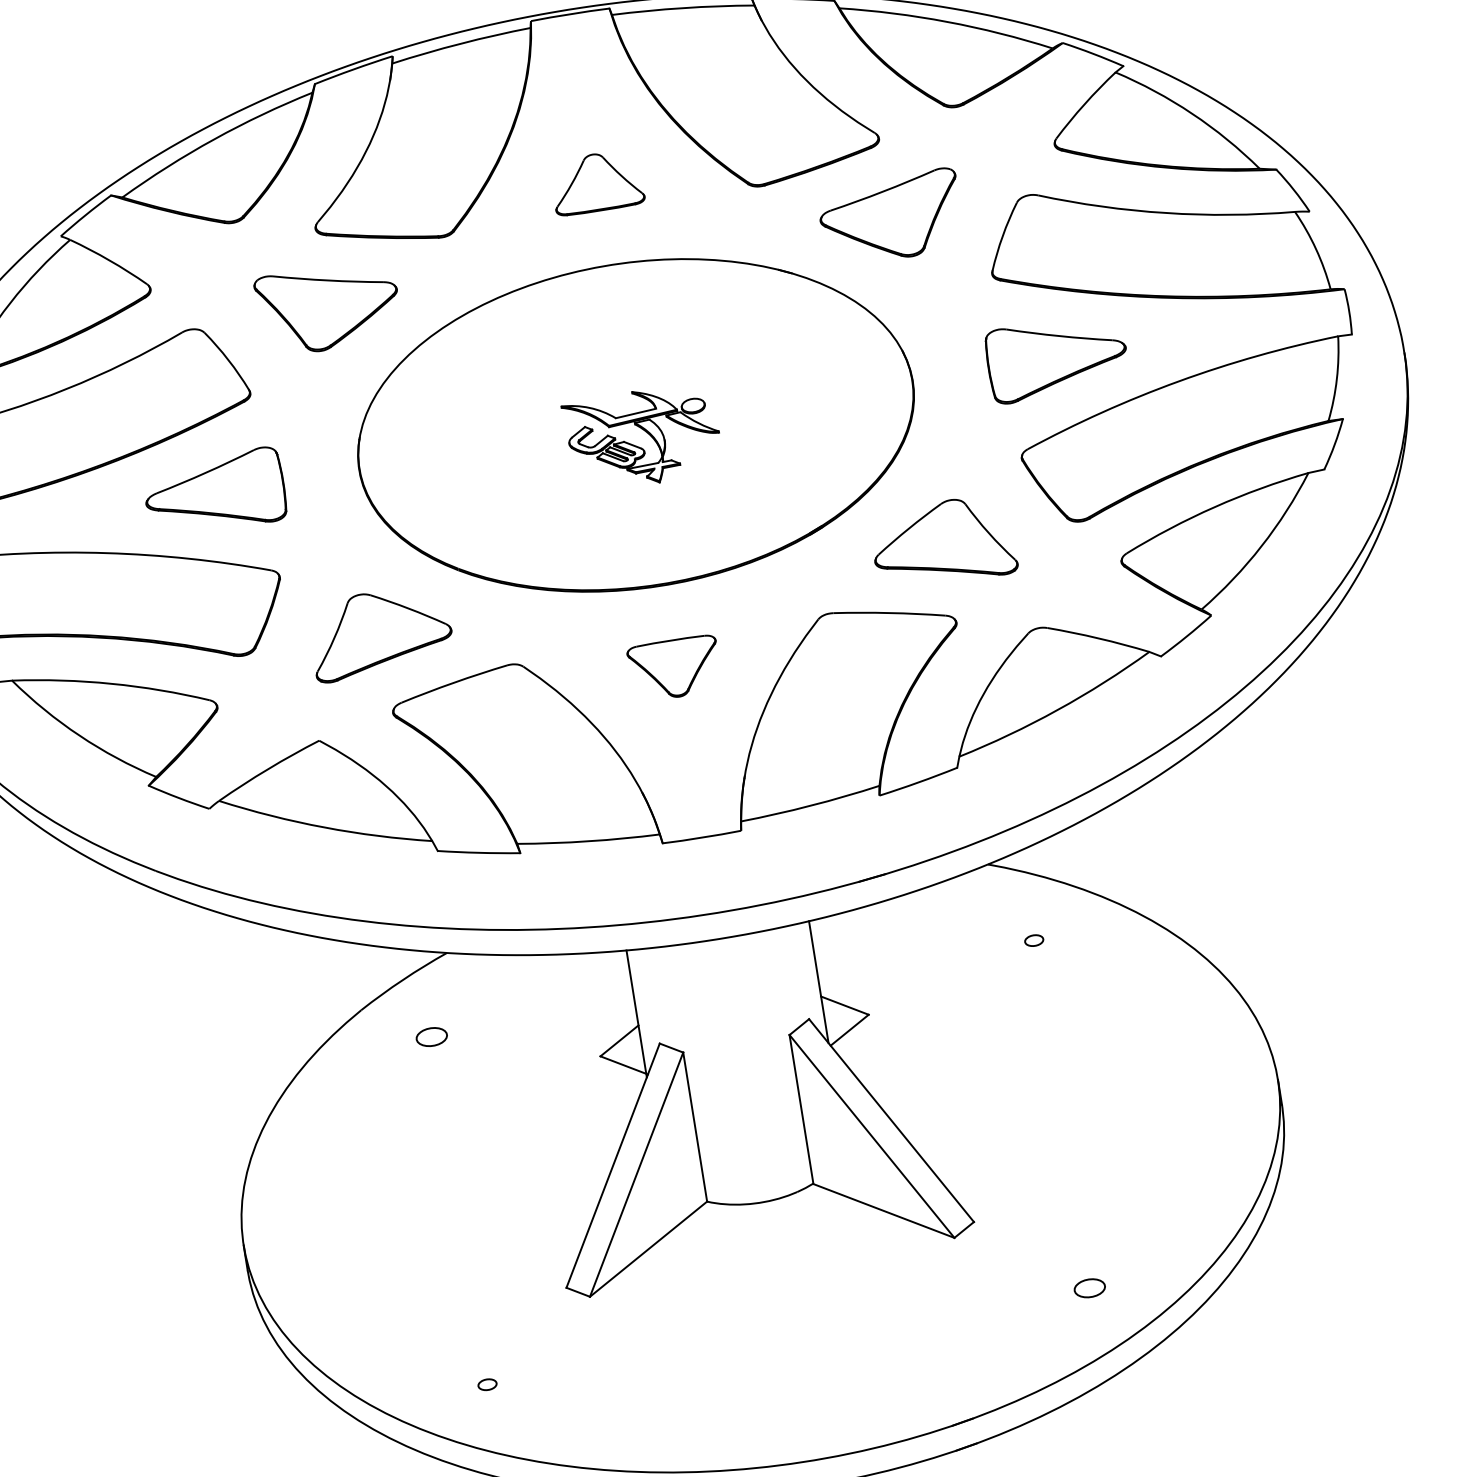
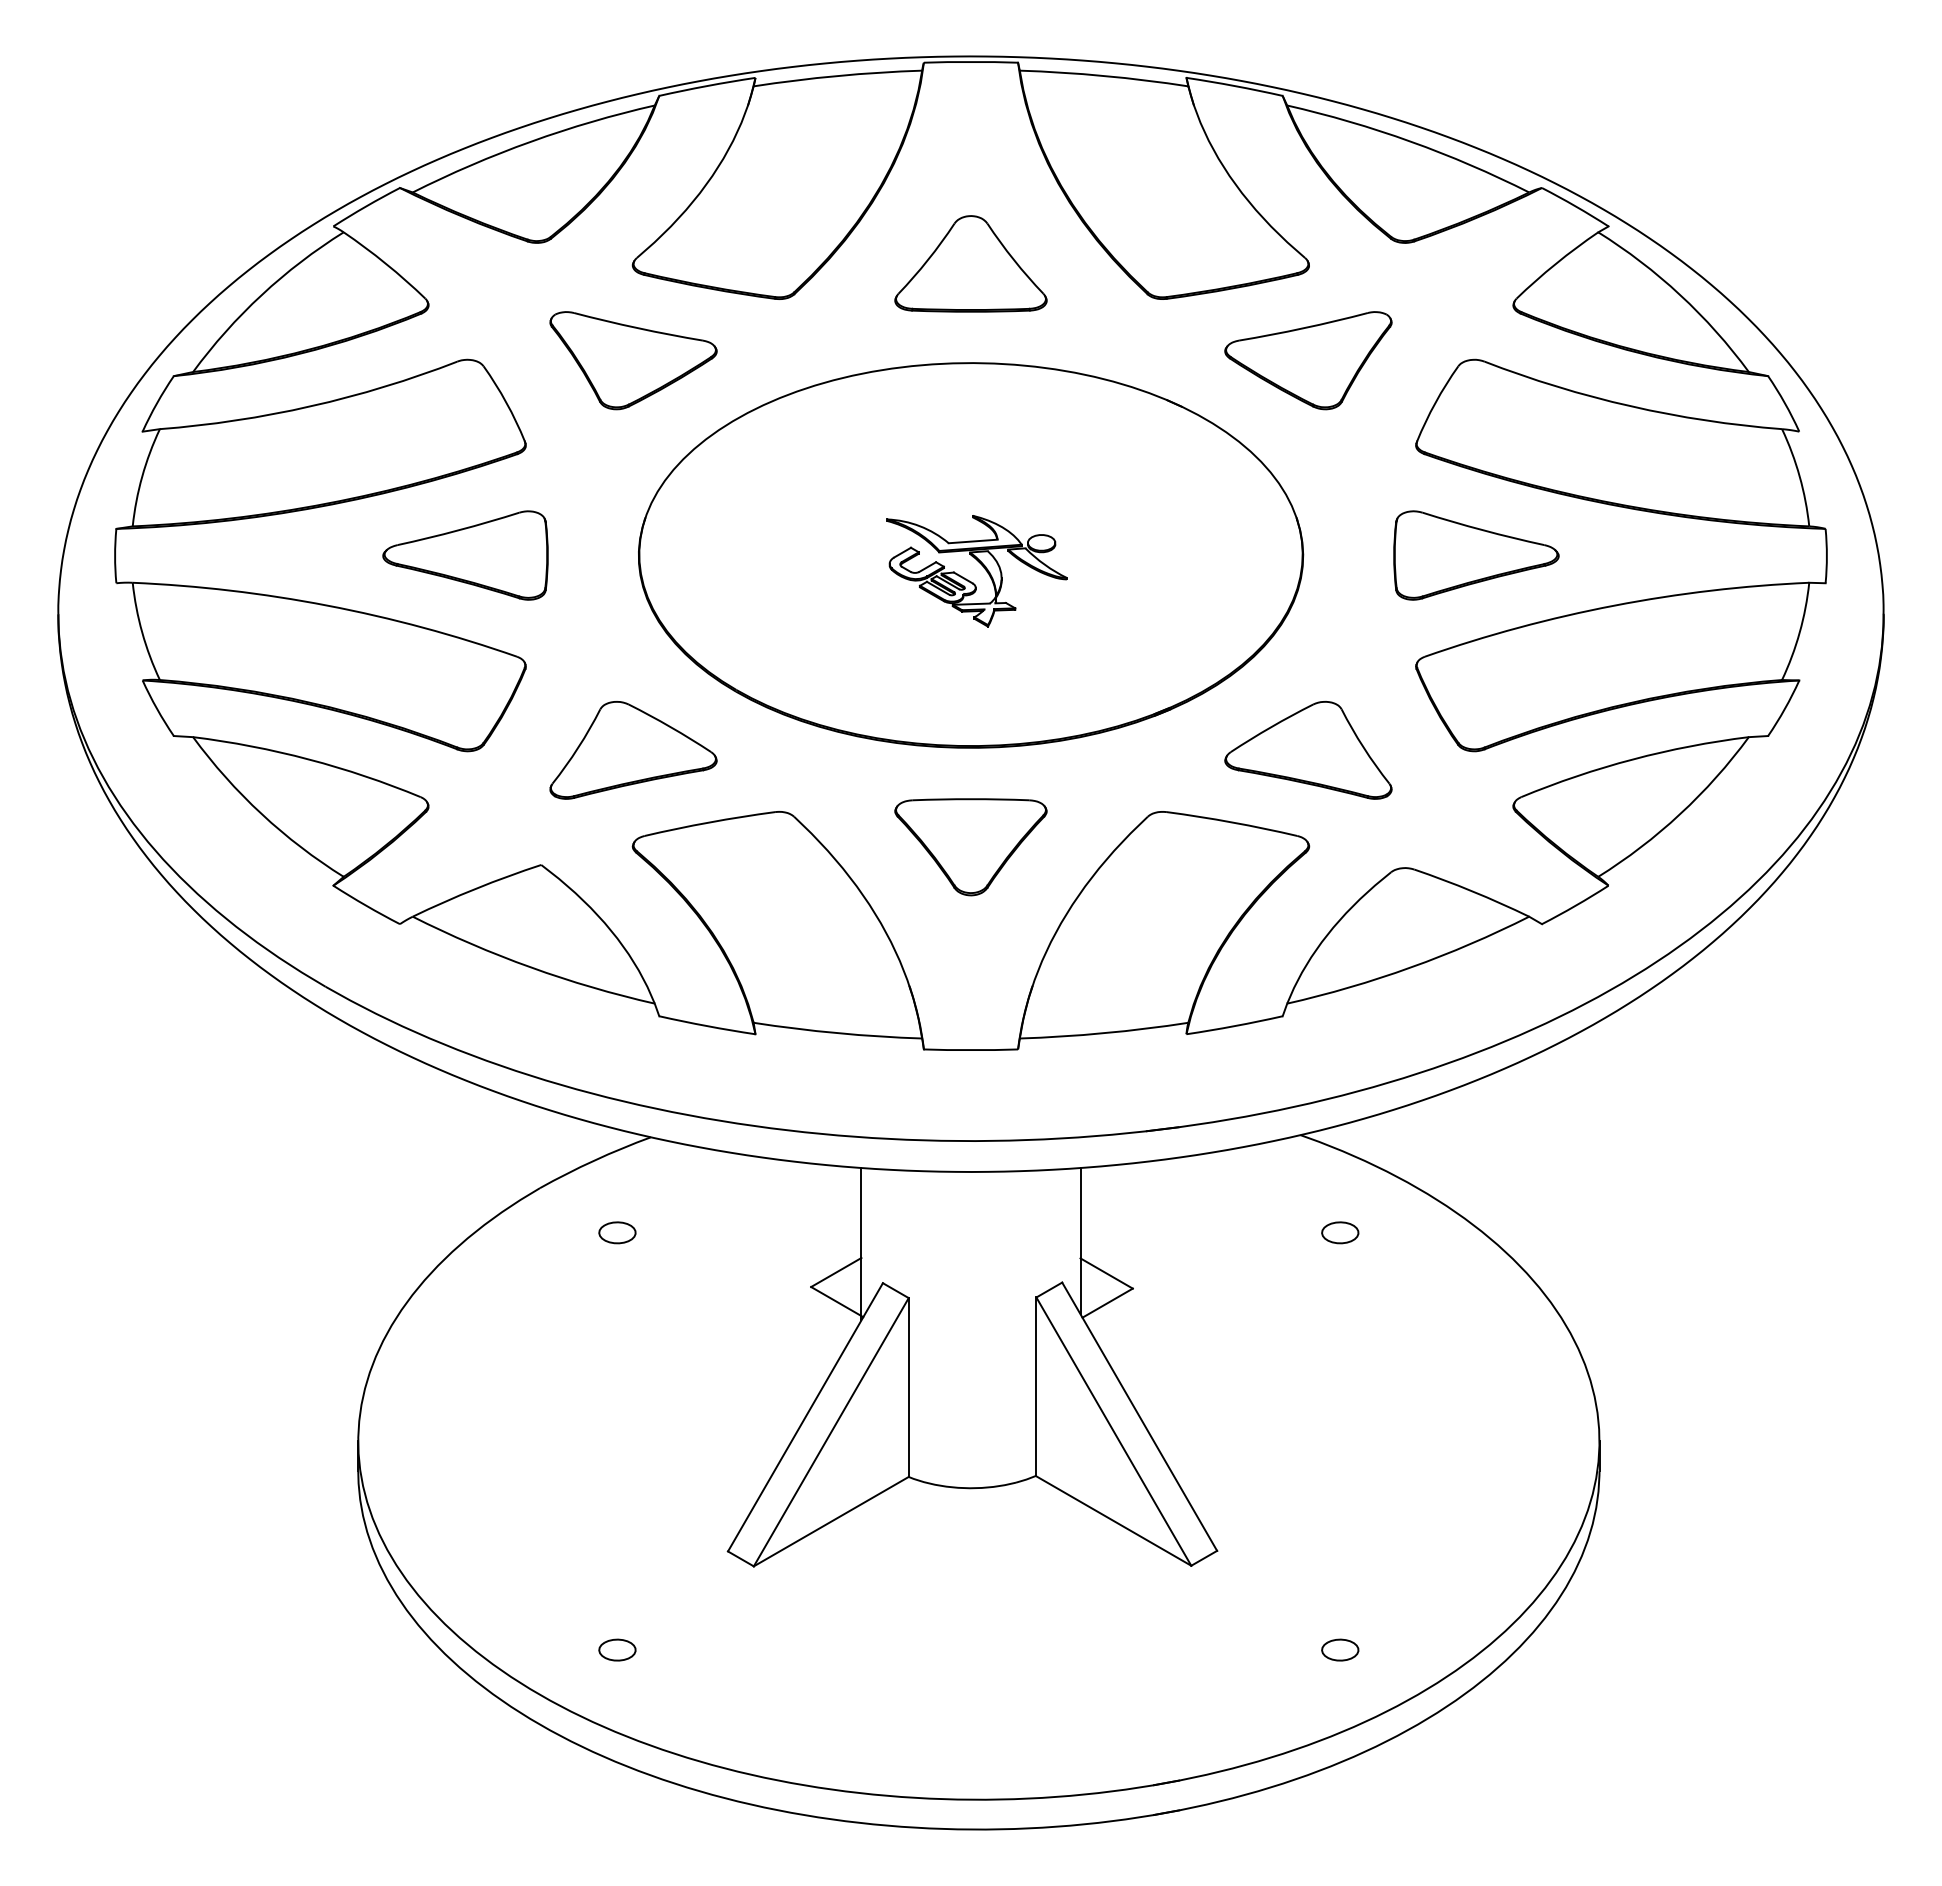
part: (596, 182) -> (970, 263), size x1.43
part: (674, 668) -> (970, 847), size x1.43
part: (1034, 940) -> (1340, 1232), size x1.67
part: (487, 1384) -> (617, 1649), size x1.67

